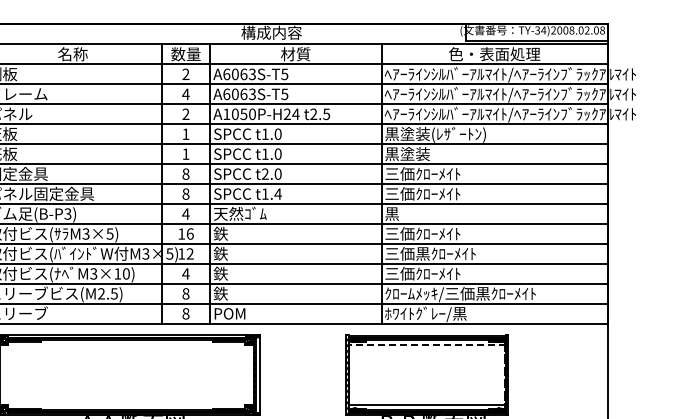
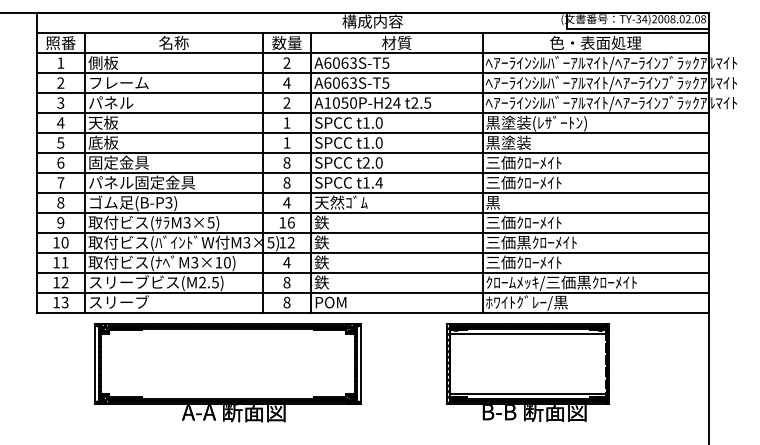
line: (426, 345) -> (527, 334), dashed -> solid

